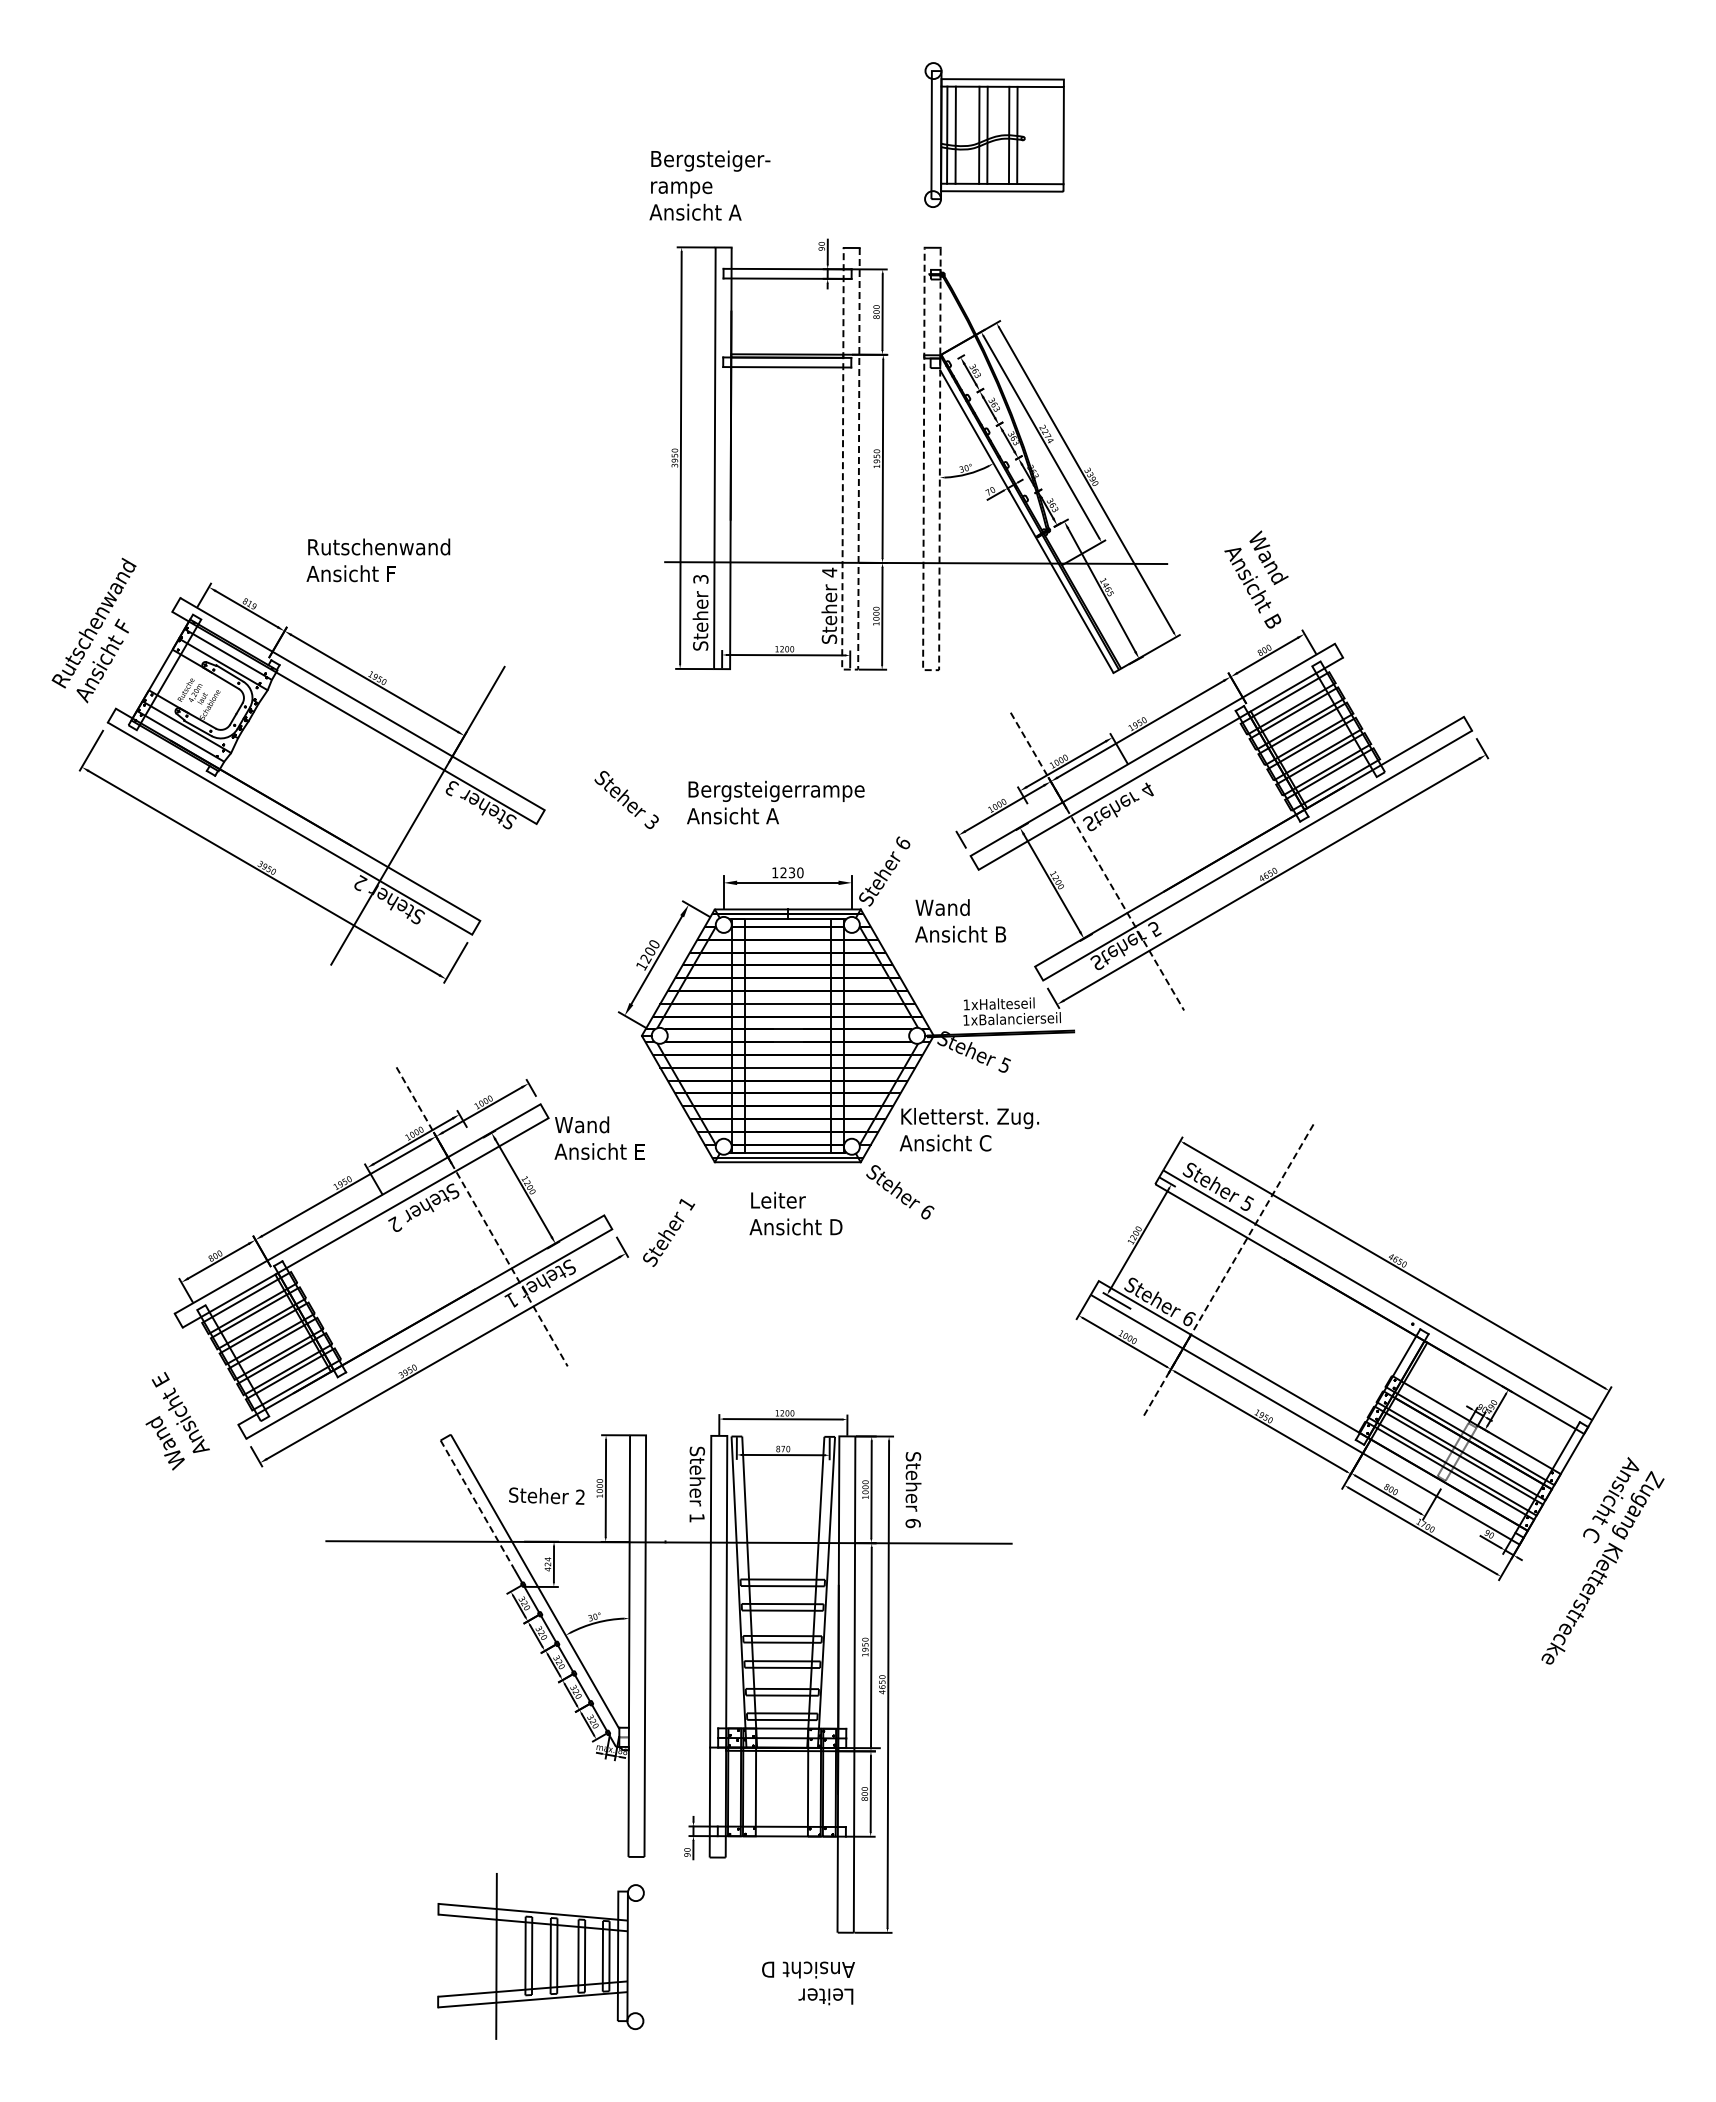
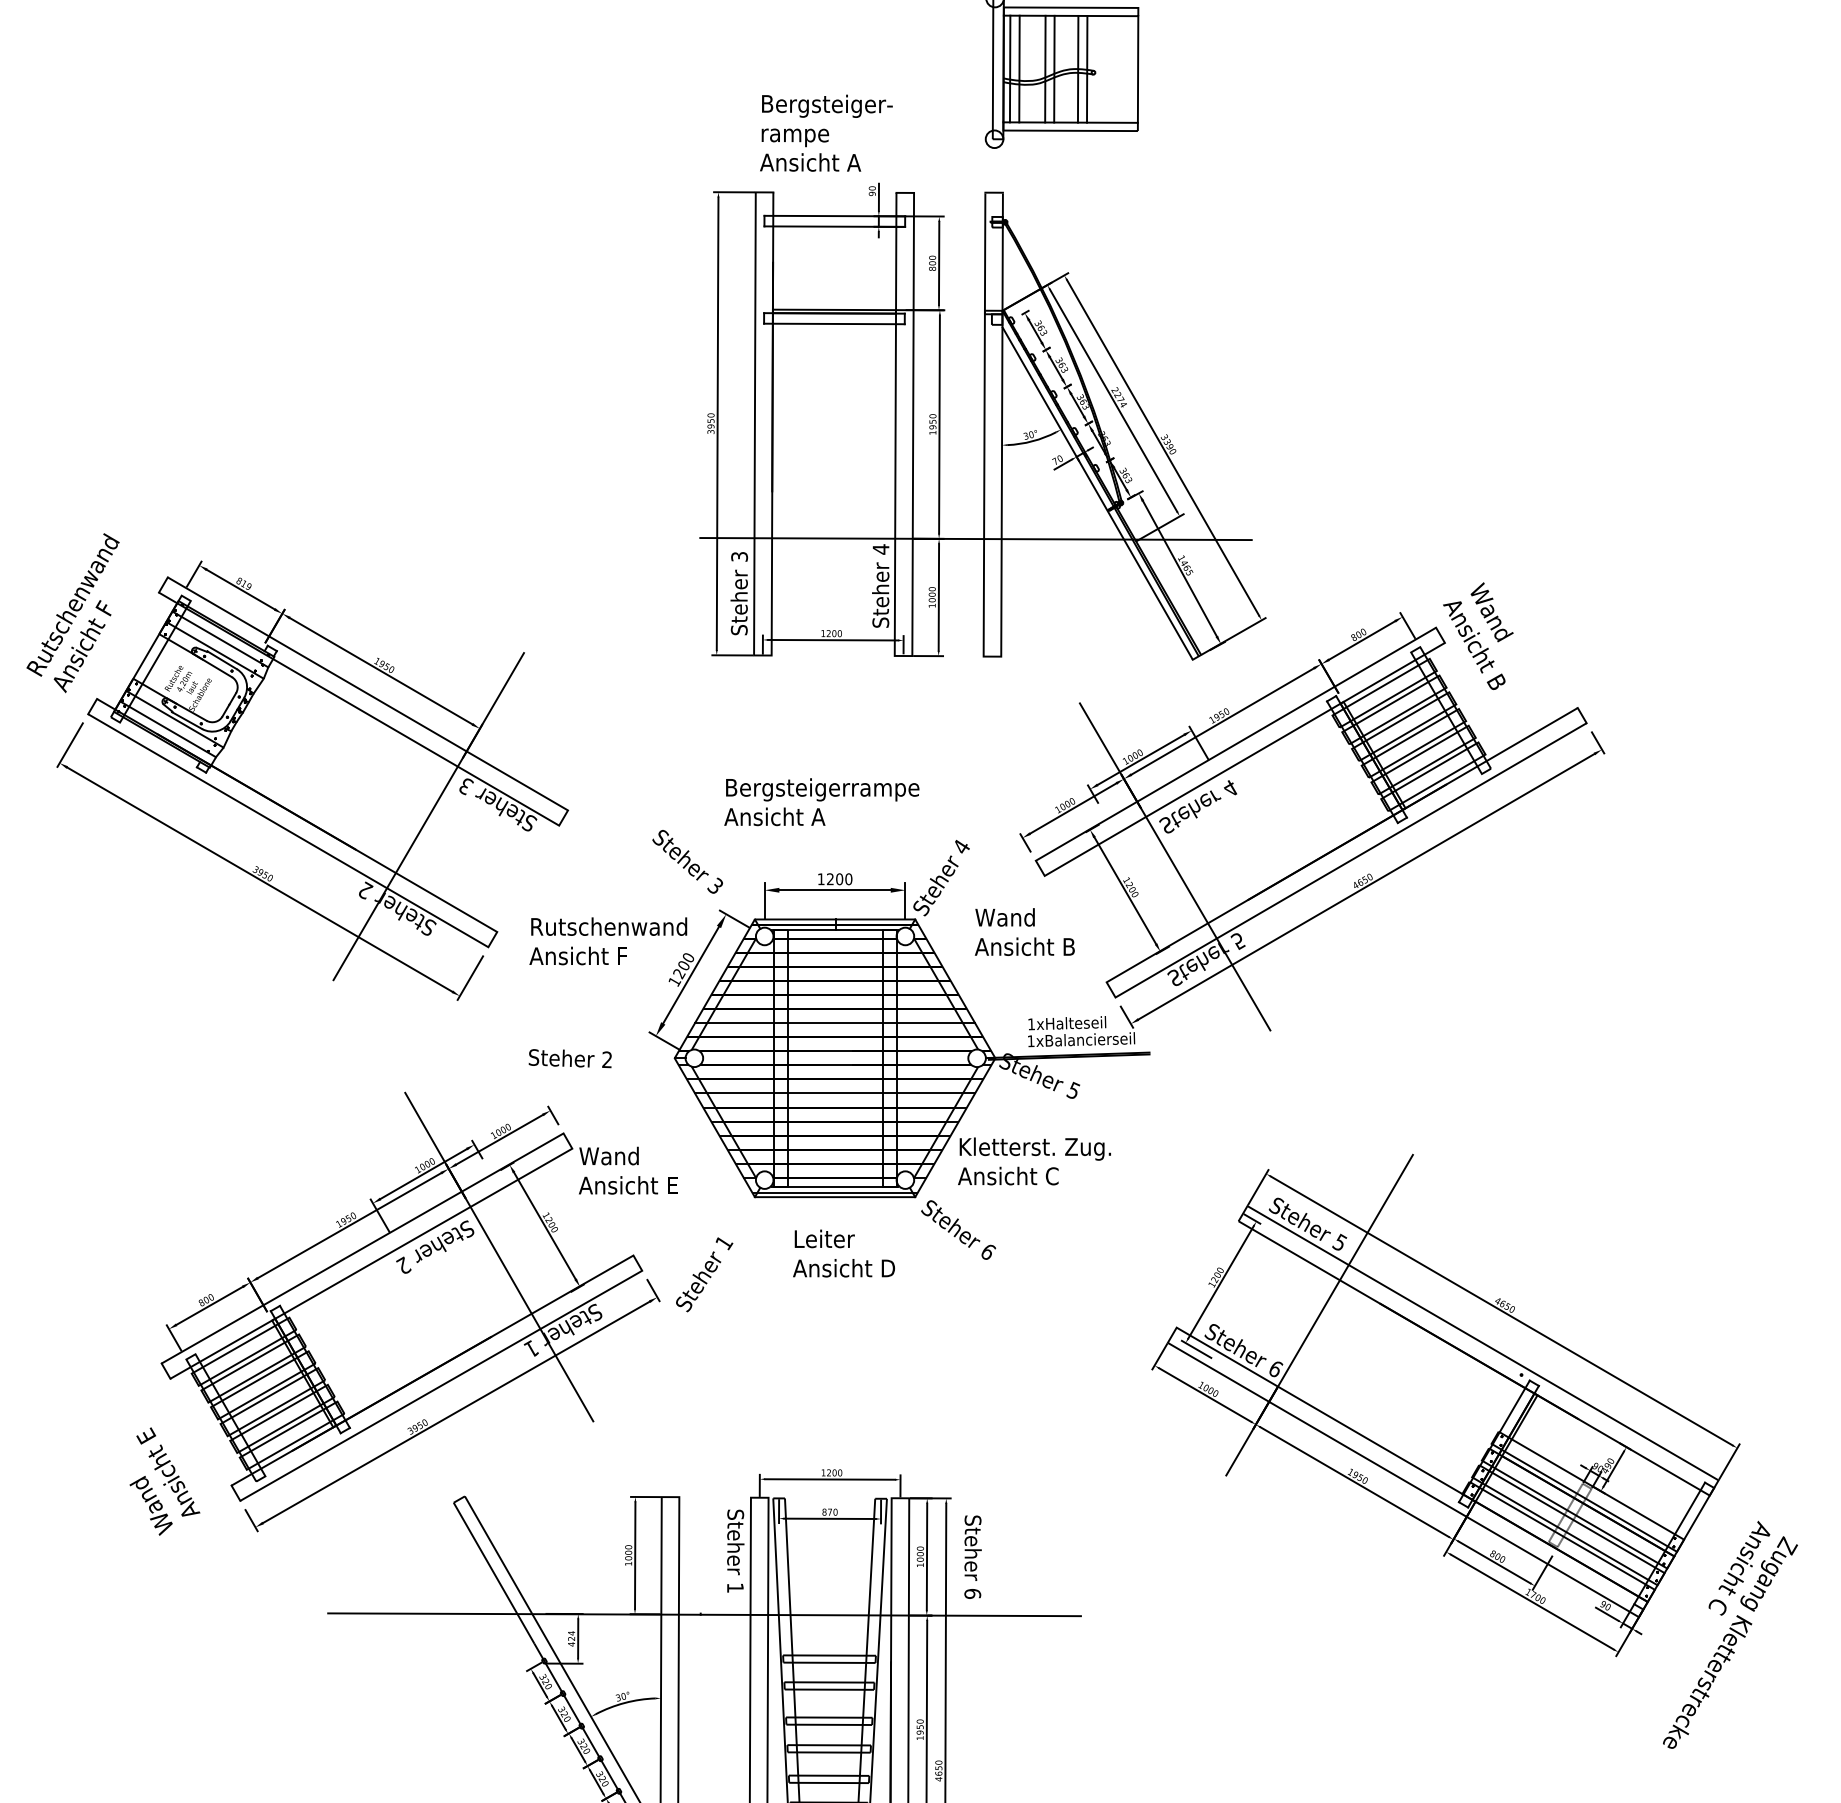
text: (709, 185) -> (825, 133), moved
text: (378, 560) -> (608, 941), moved
text: (1256, 579) -> (1478, 636), moved
line: (849, 669) -> (902, 655), dashed -> solid
line: (930, 670) -> (991, 657), dashed -> solid
text: (626, 799) -> (687, 861), moved
text: (903, 842) -> (962, 845), 6 -> 4
line: (1097, 862) -> (1175, 867), dashed -> solid
text: (791, 872) -> (839, 878), 1230 -> 1200
line: (482, 1217) -> (499, 1257), dashed -> solid
line: (1228, 1269) -> (1319, 1314), dashed -> solid
text: (546, 1495) -> (569, 1057), moved
line: (477, 1504) -> (494, 1573), dashed -> solid

